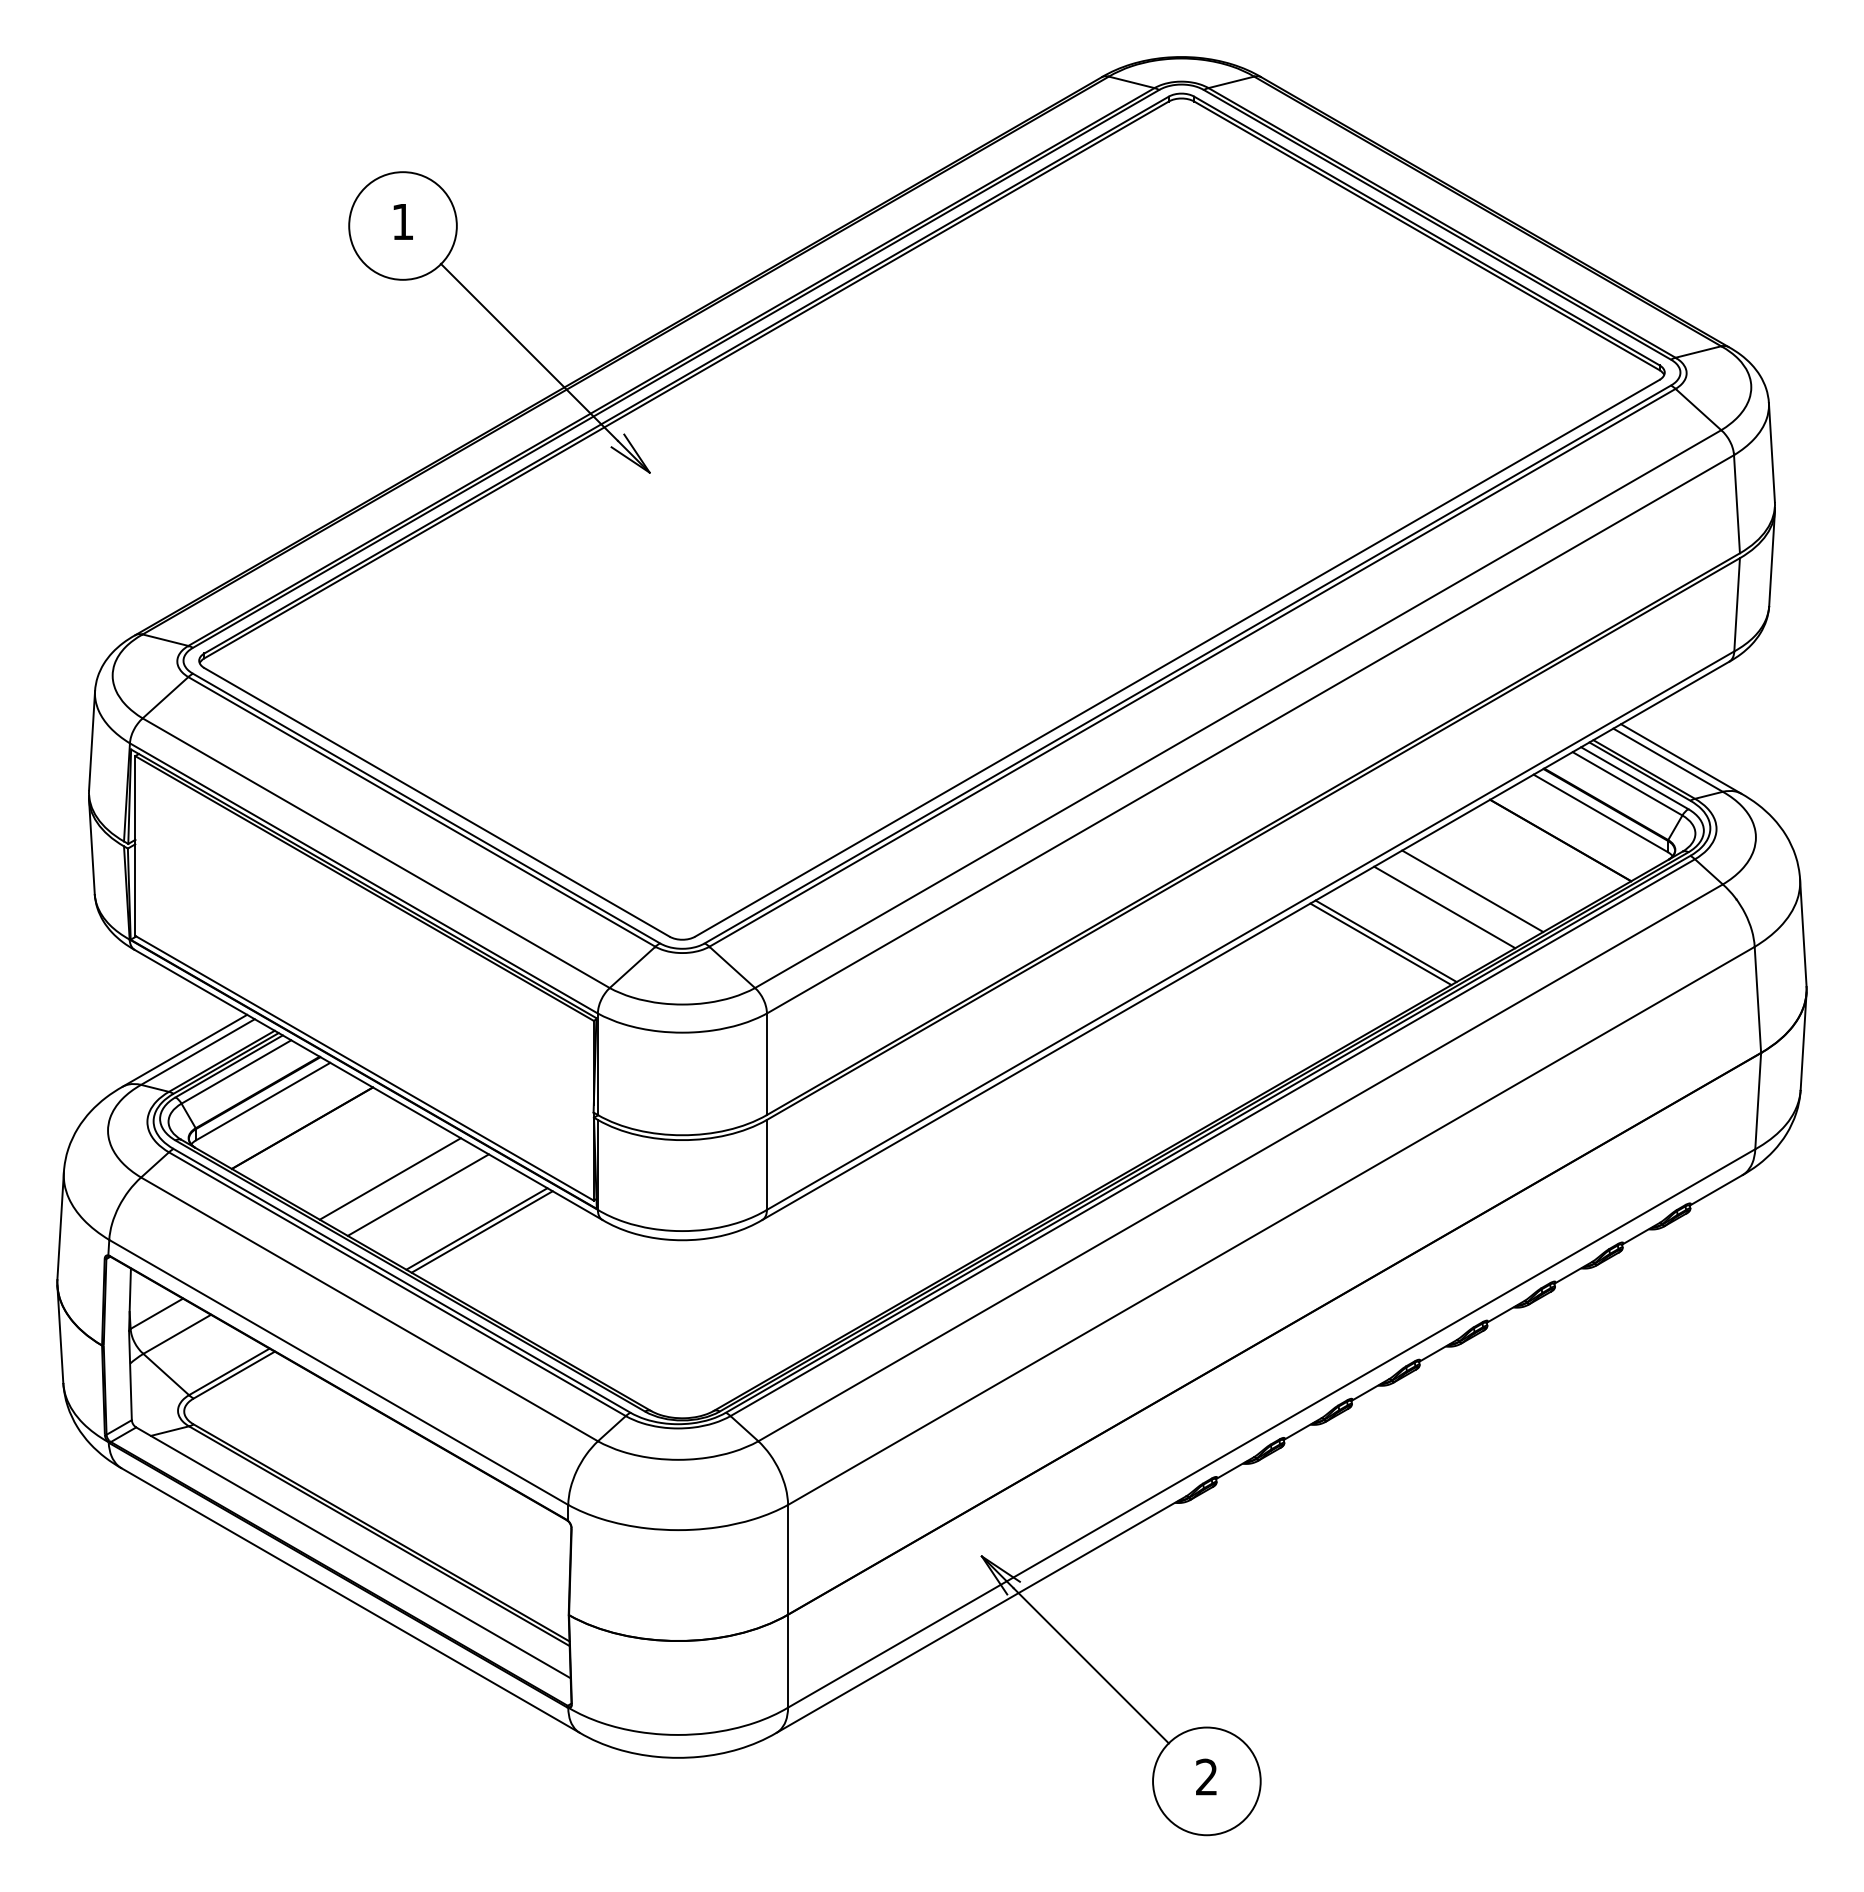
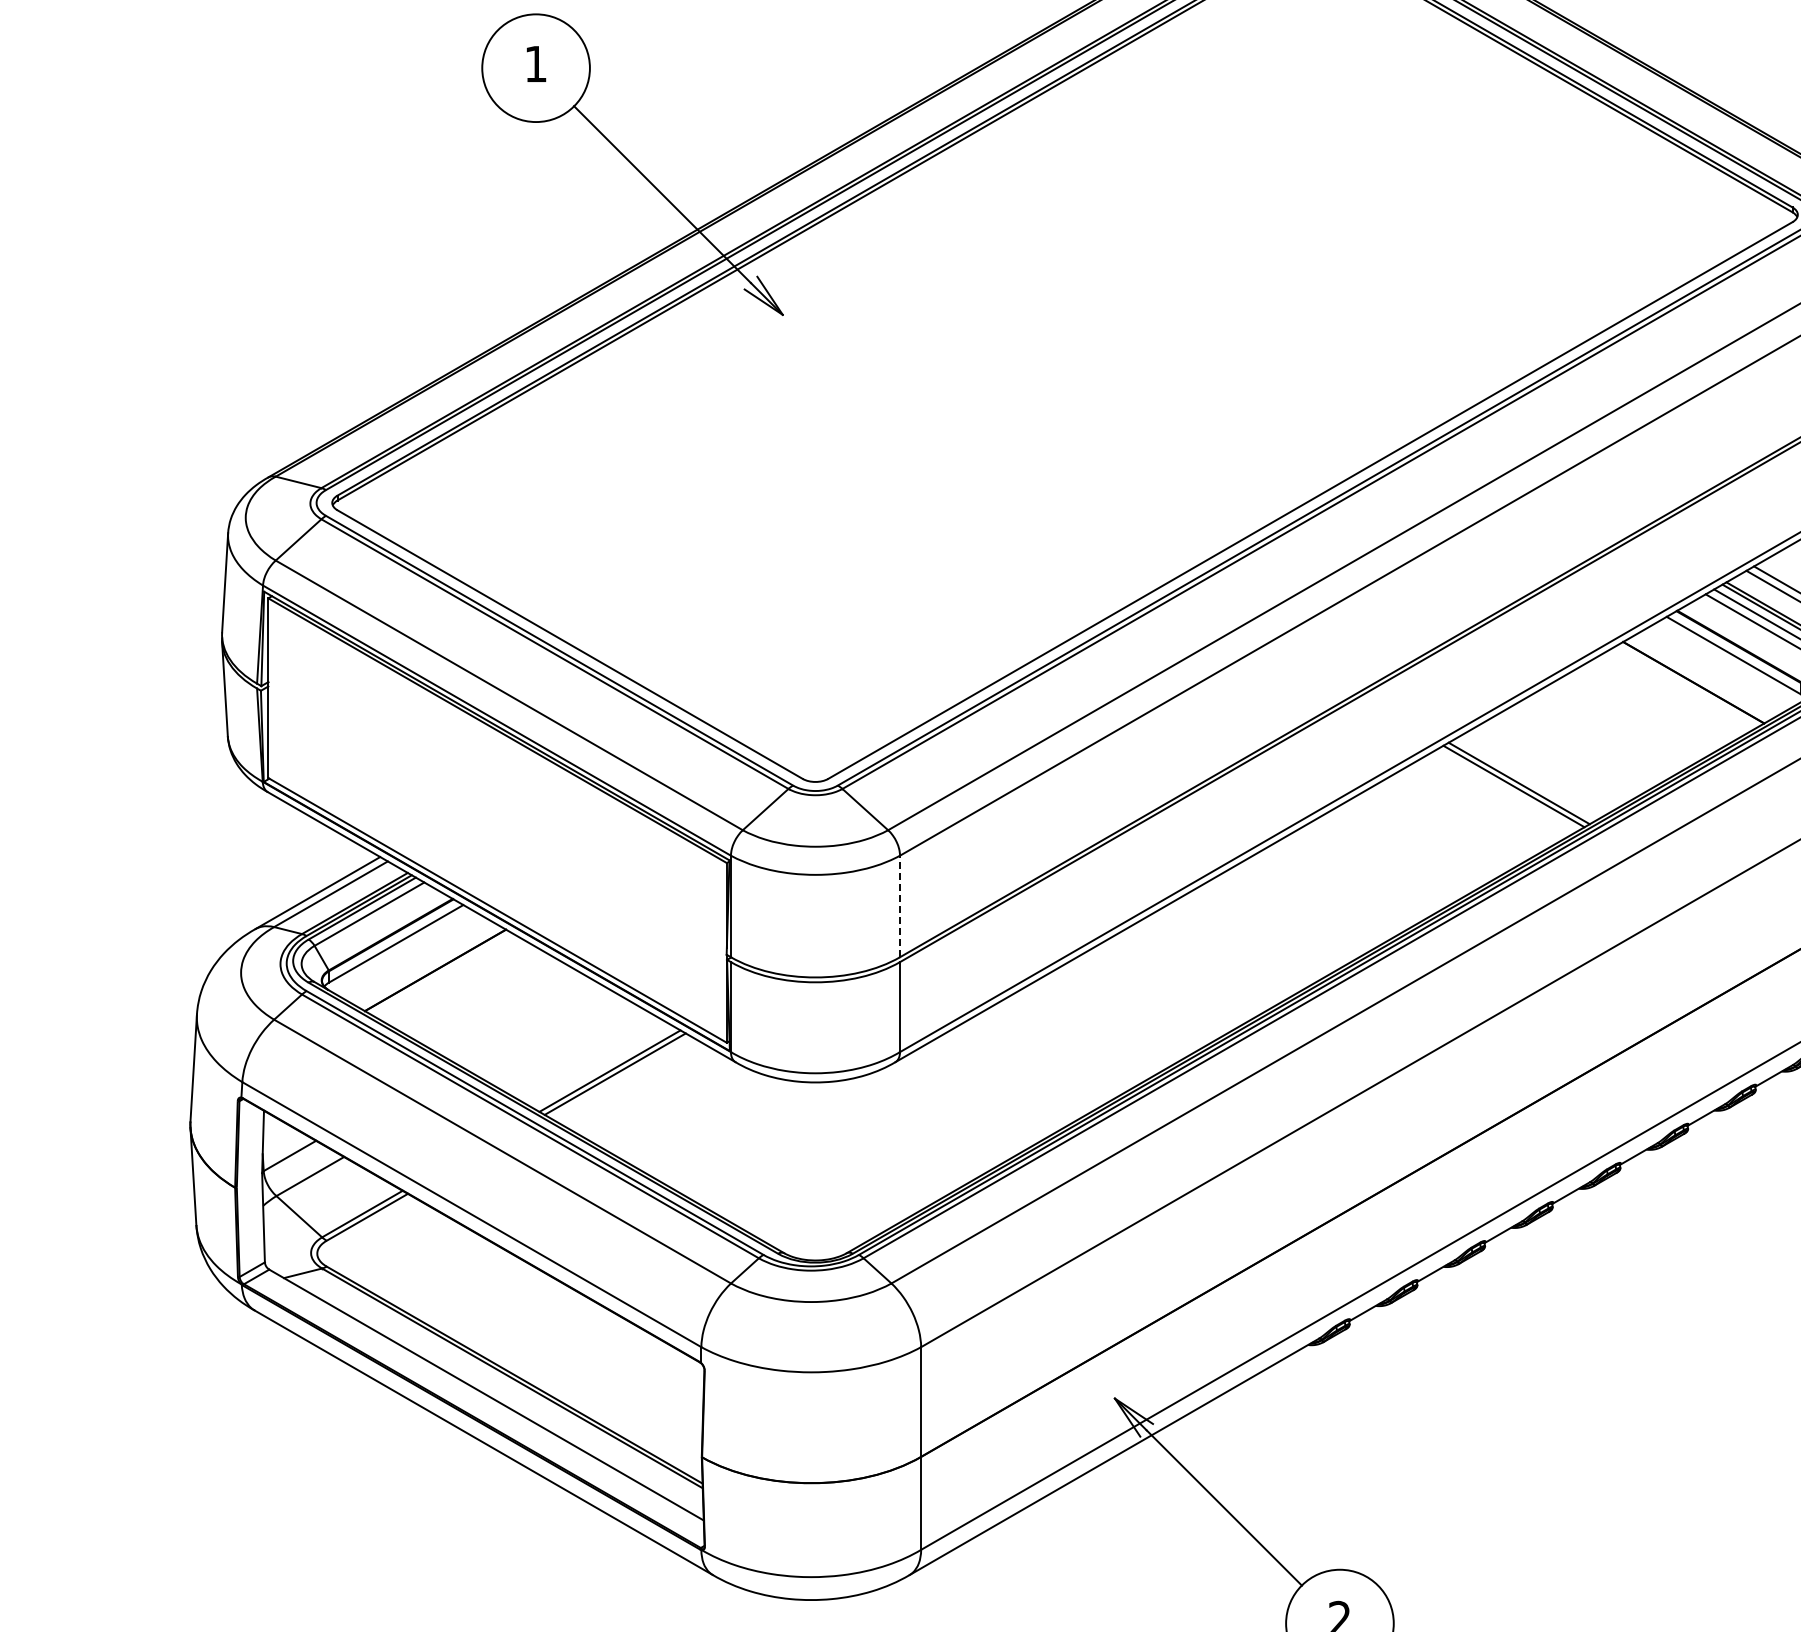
line: (1472, 891) -> (1605, 733), removed
line: (1444, 907) -> (1577, 749), removed
line: (766, 1064) -> (899, 906), solid -> dashed
line: (389, 1178) -> (522, 1020), removed
line: (417, 1194) -> (550, 1036), removed

